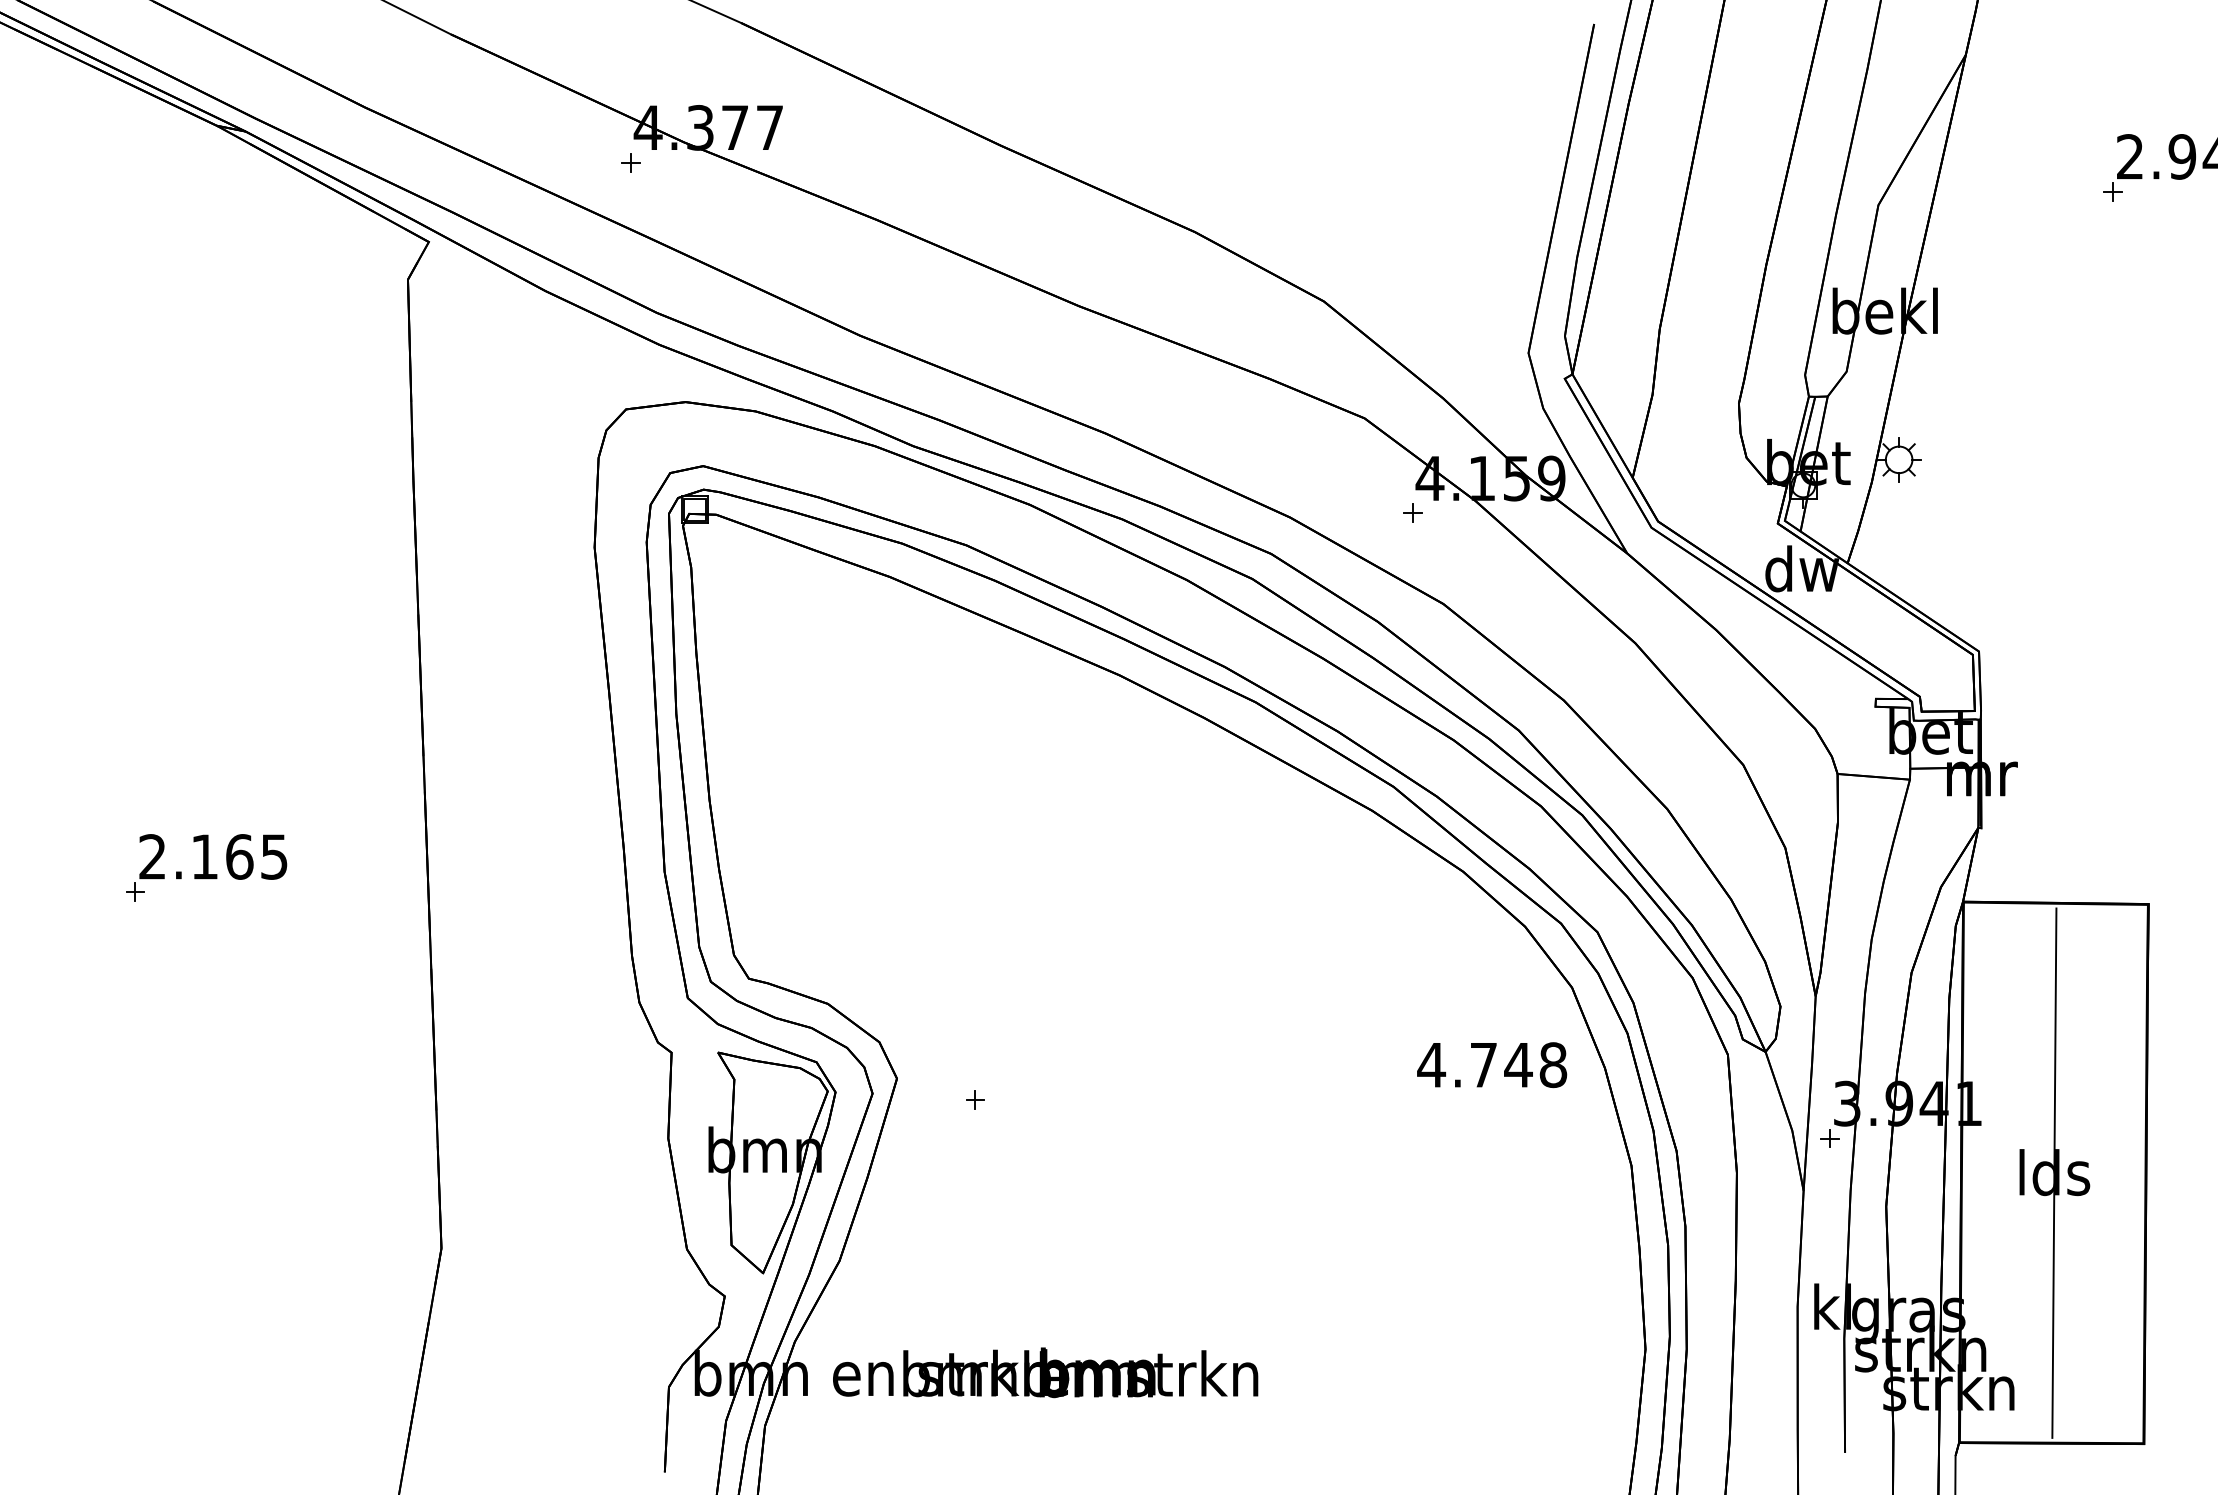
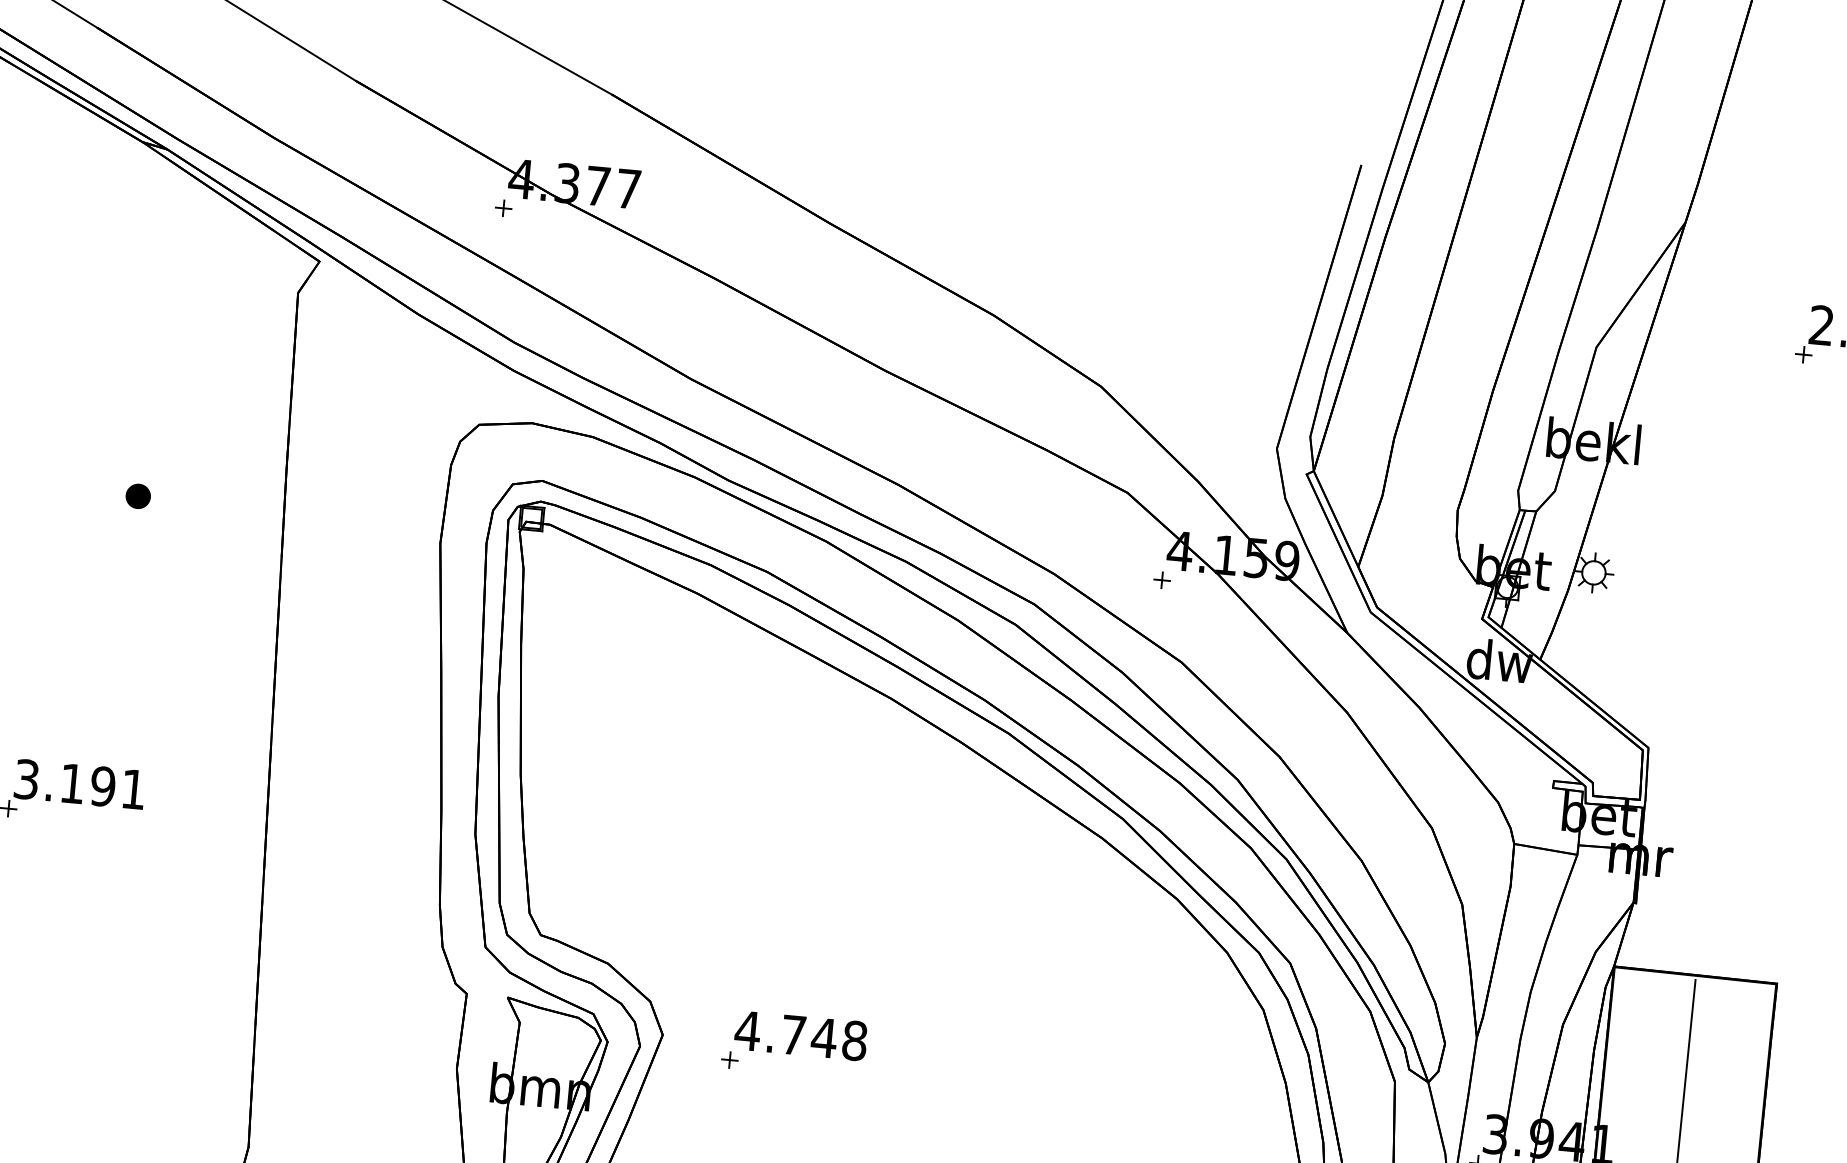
part: (248, 525) -> (137, 496), added
text: (213, 856) -> (80, 784), 2.165 -> 3.191
text: (1492, 1065) -> (801, 1036), moved

